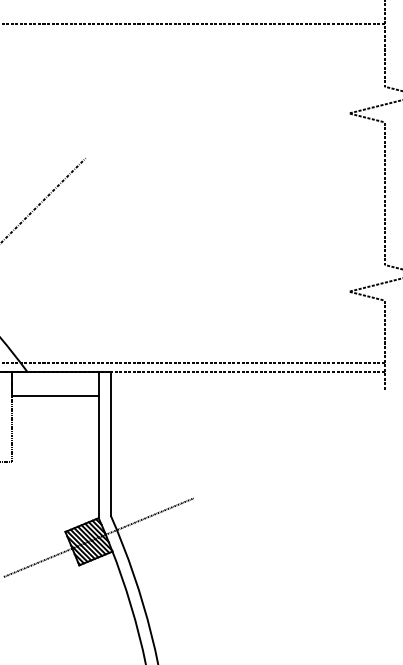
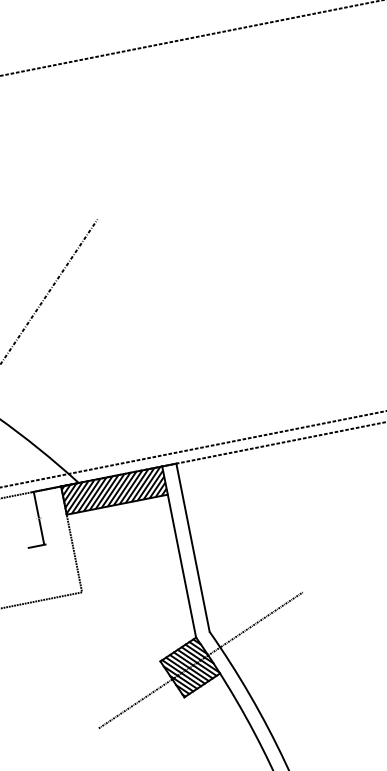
hatch: (55, 383) -> (114, 490), added

